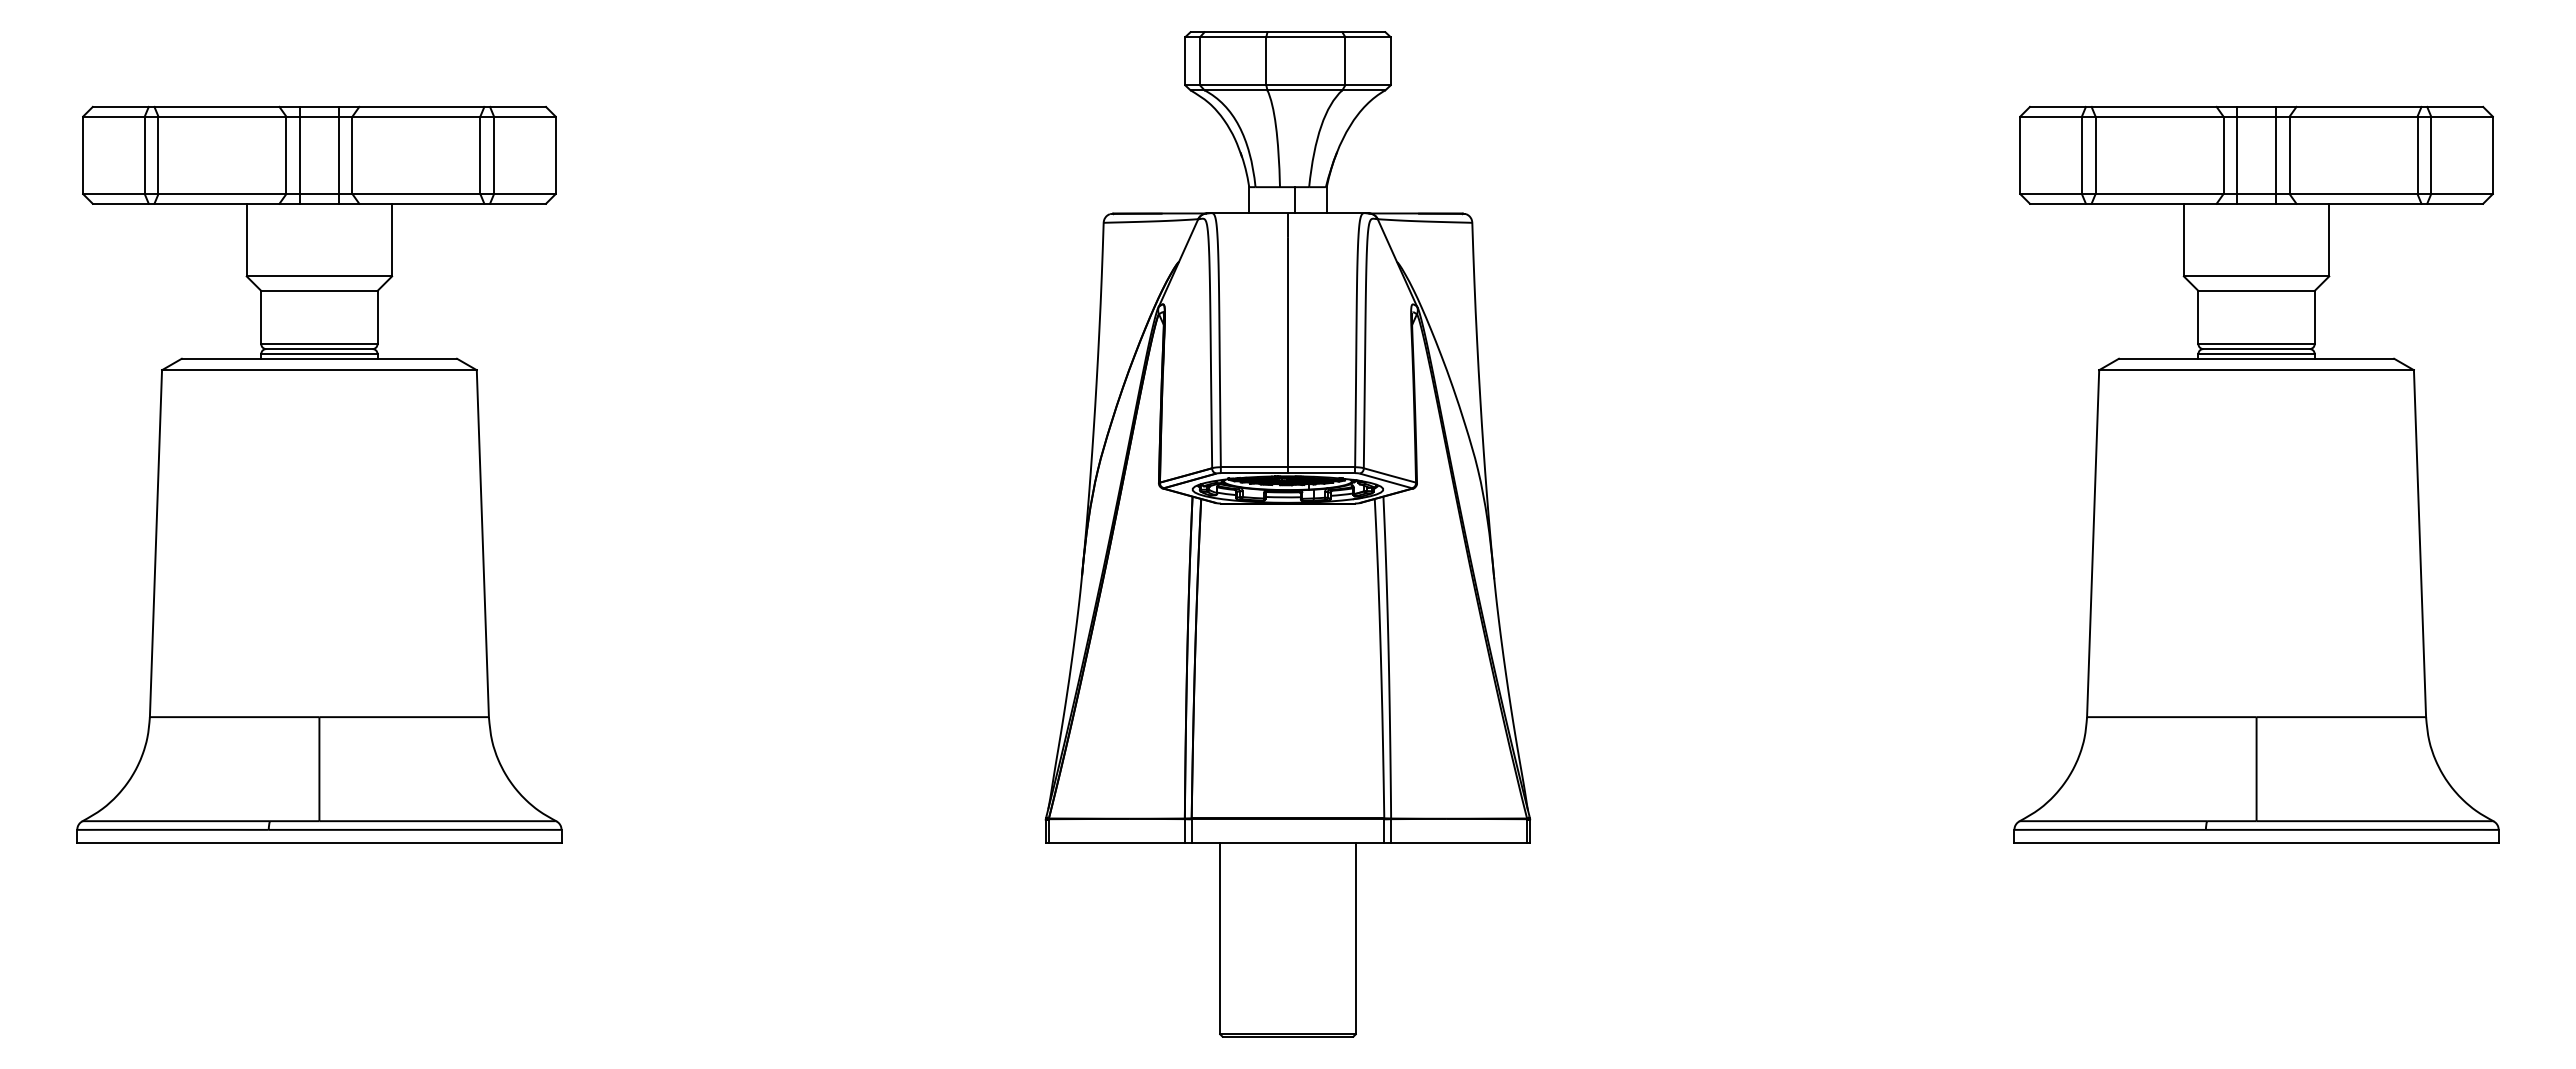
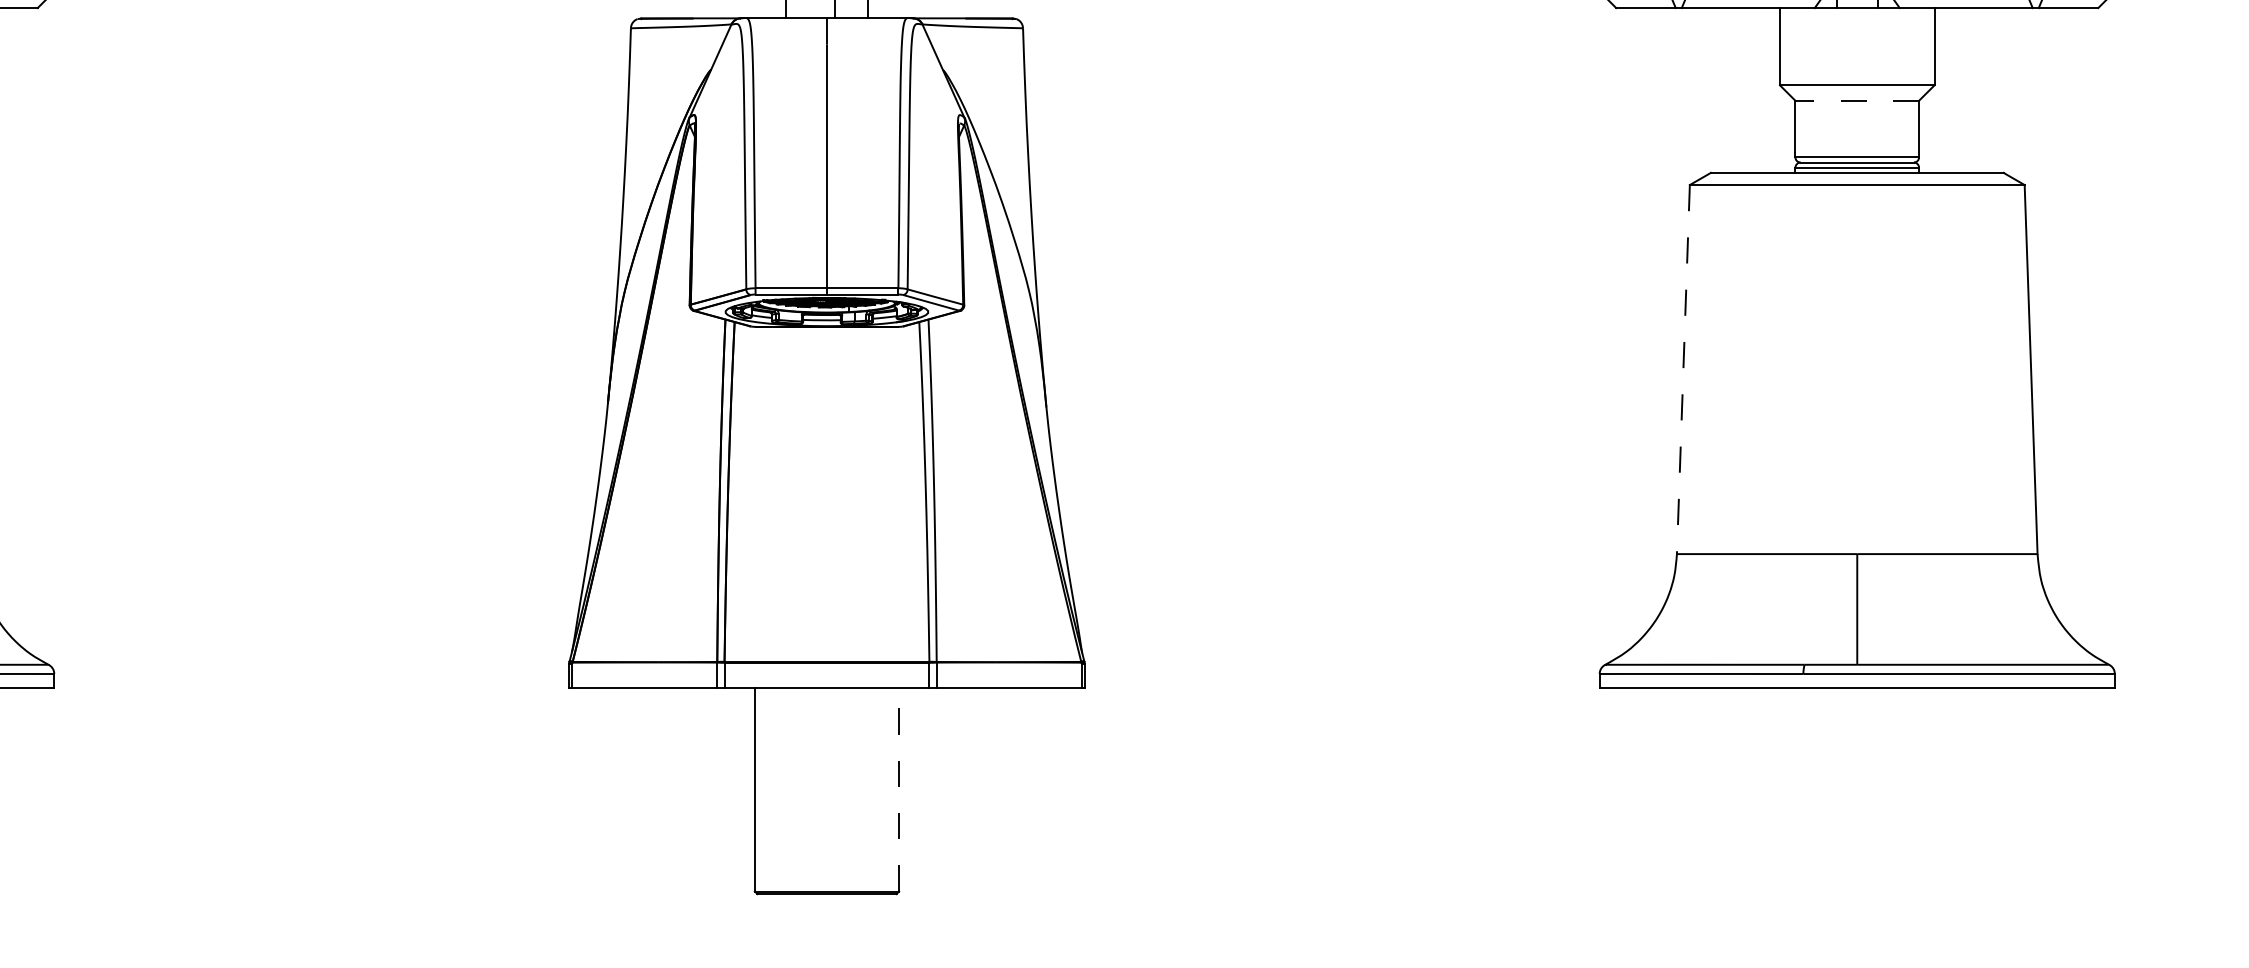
line: (2256, 290) -> (1857, 100), solid -> dashed
line: (2093, 543) -> (1683, 369), solid -> dashed
line: (1355, 938) -> (898, 789), solid -> dashed

